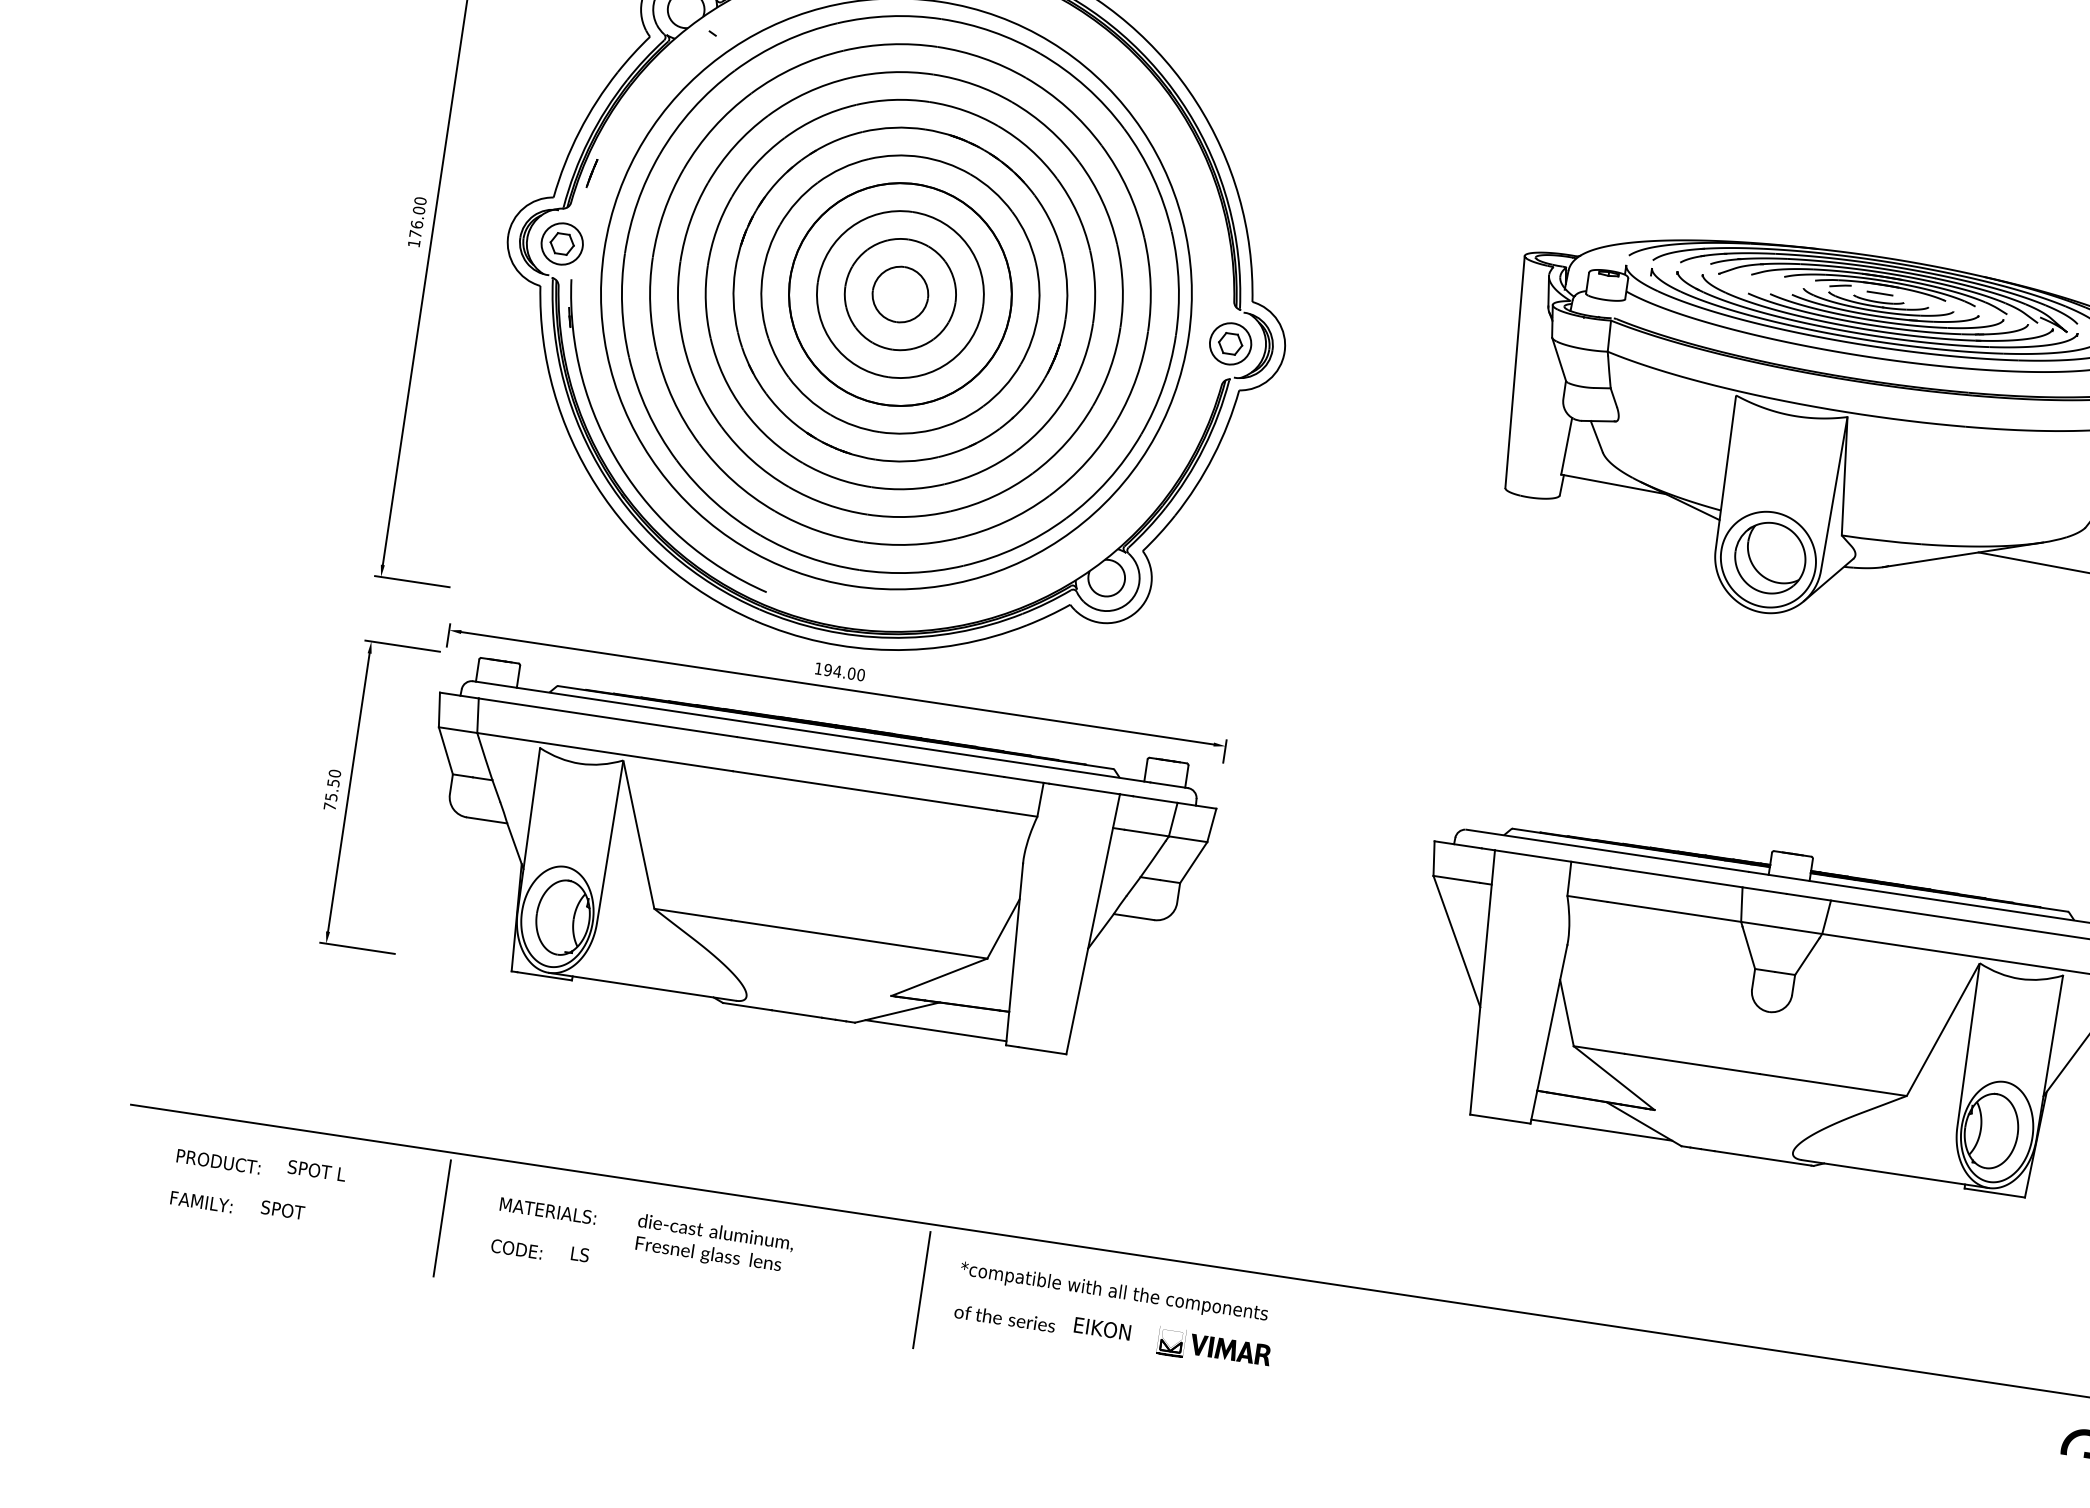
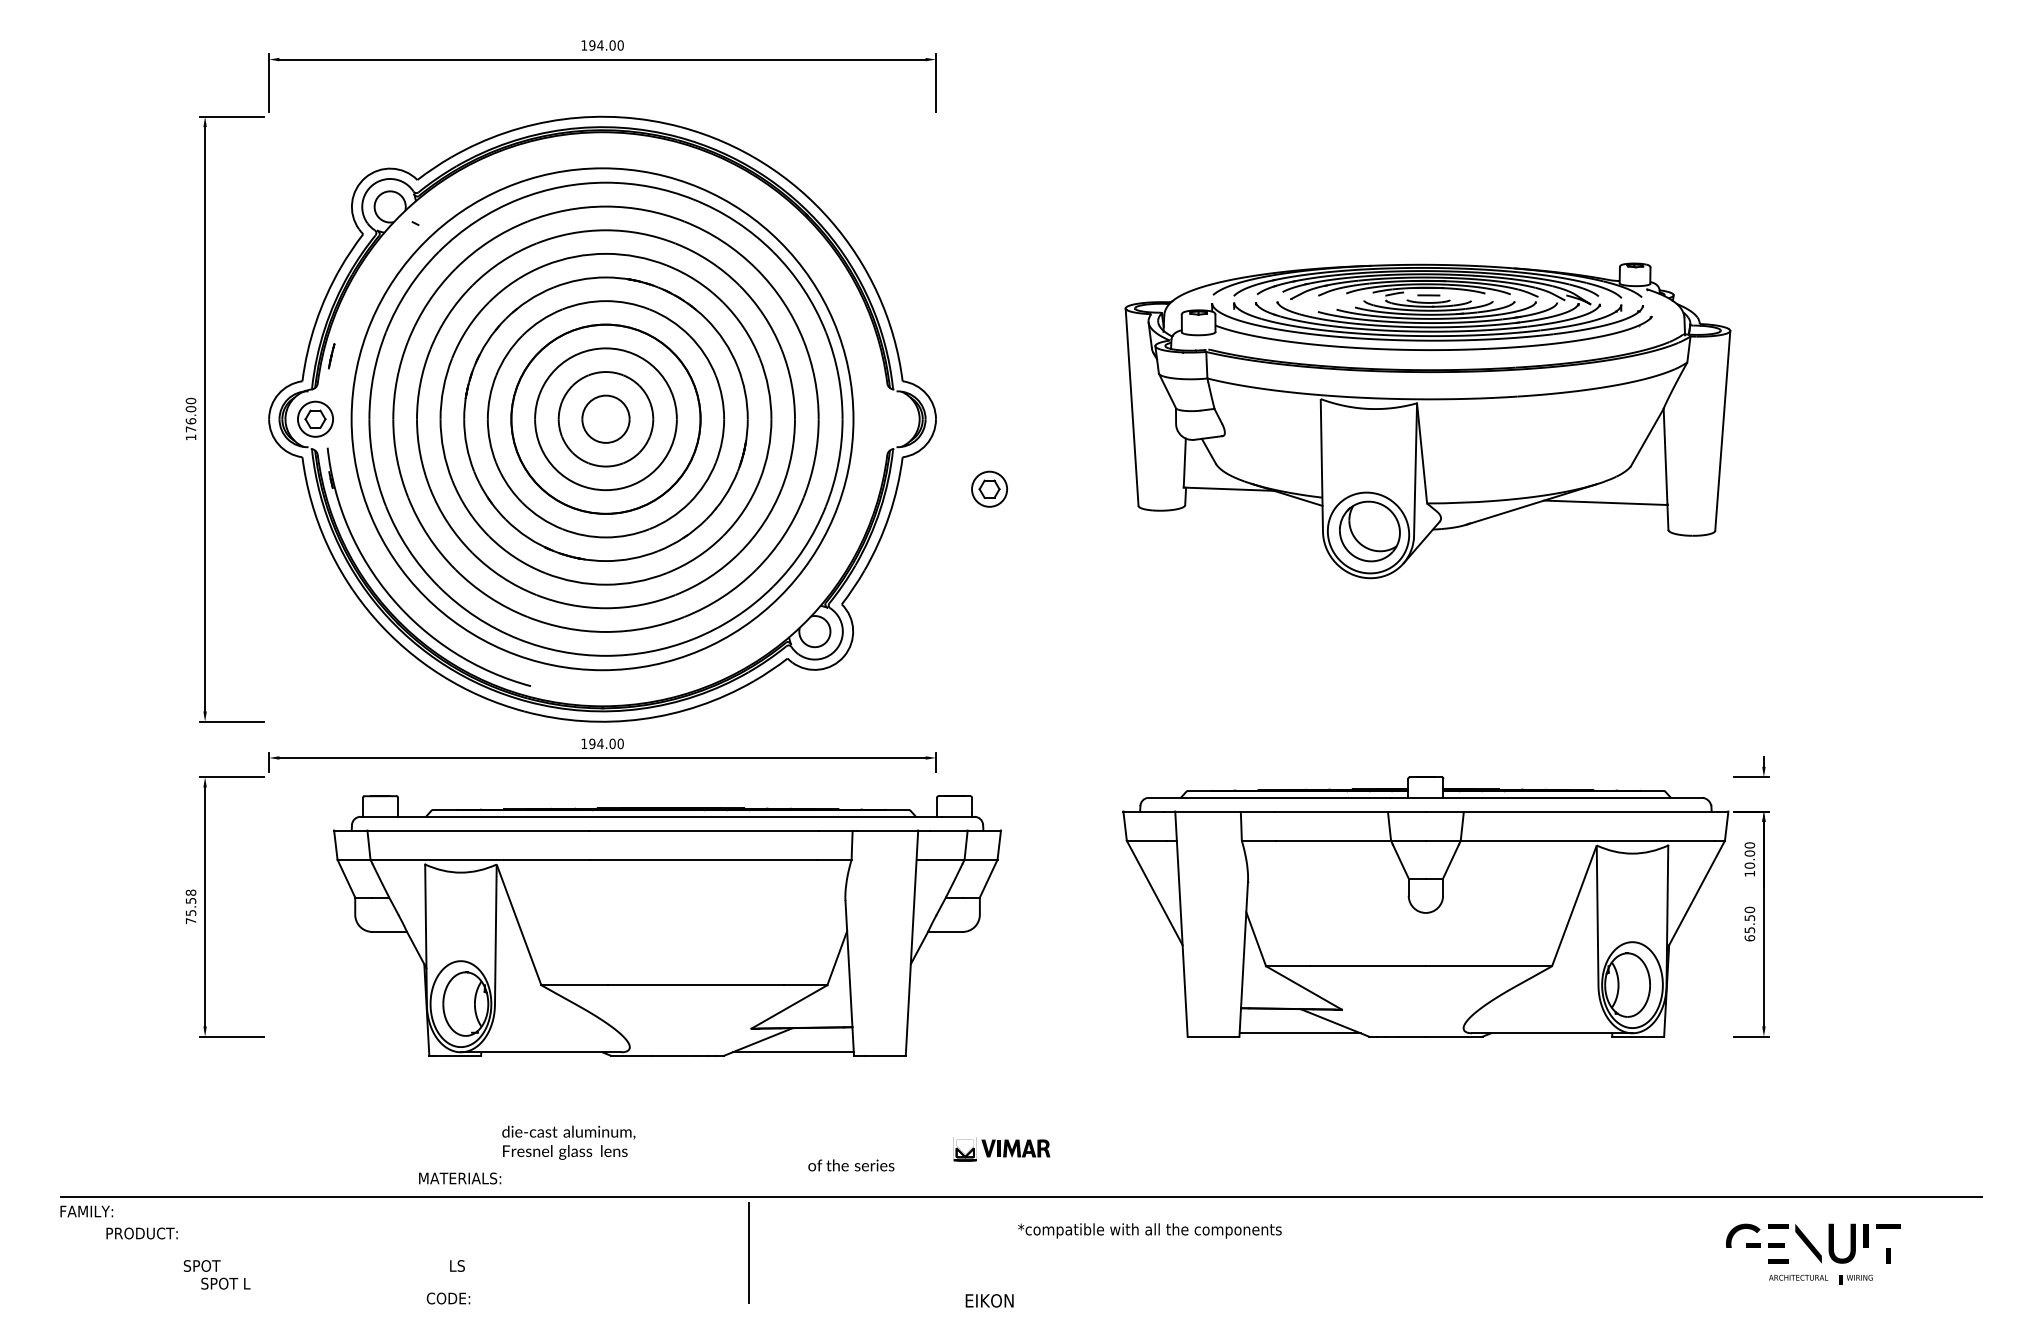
part: (1230, 342) -> (989, 488), moved
text: (335, 773) -> (191, 892), 75.50 -> 75.58
part: (811, 861) -> (667, 925), moved
text: (316, 1170) -> (225, 1283), moved
text: (201, 1202) -> (86, 1211), moved
text: (548, 1211) -> (460, 1178), moved
line: (442, 1217) -> (337, 1252), removed
text: (713, 1244) -> (568, 1142), moved
text: (516, 1249) -> (448, 1298), moved
text: (1113, 1292) -> (1149, 1230), moved
text: (1005, 1318) -> (851, 1165), moved
text: (1102, 1328) -> (989, 1300), moved
part: (1213, 1348) -> (1001, 1149), moved

